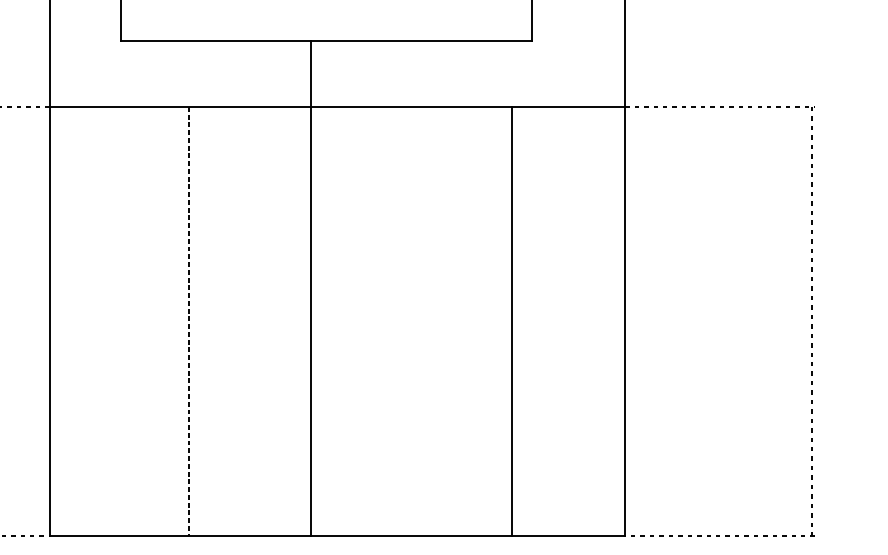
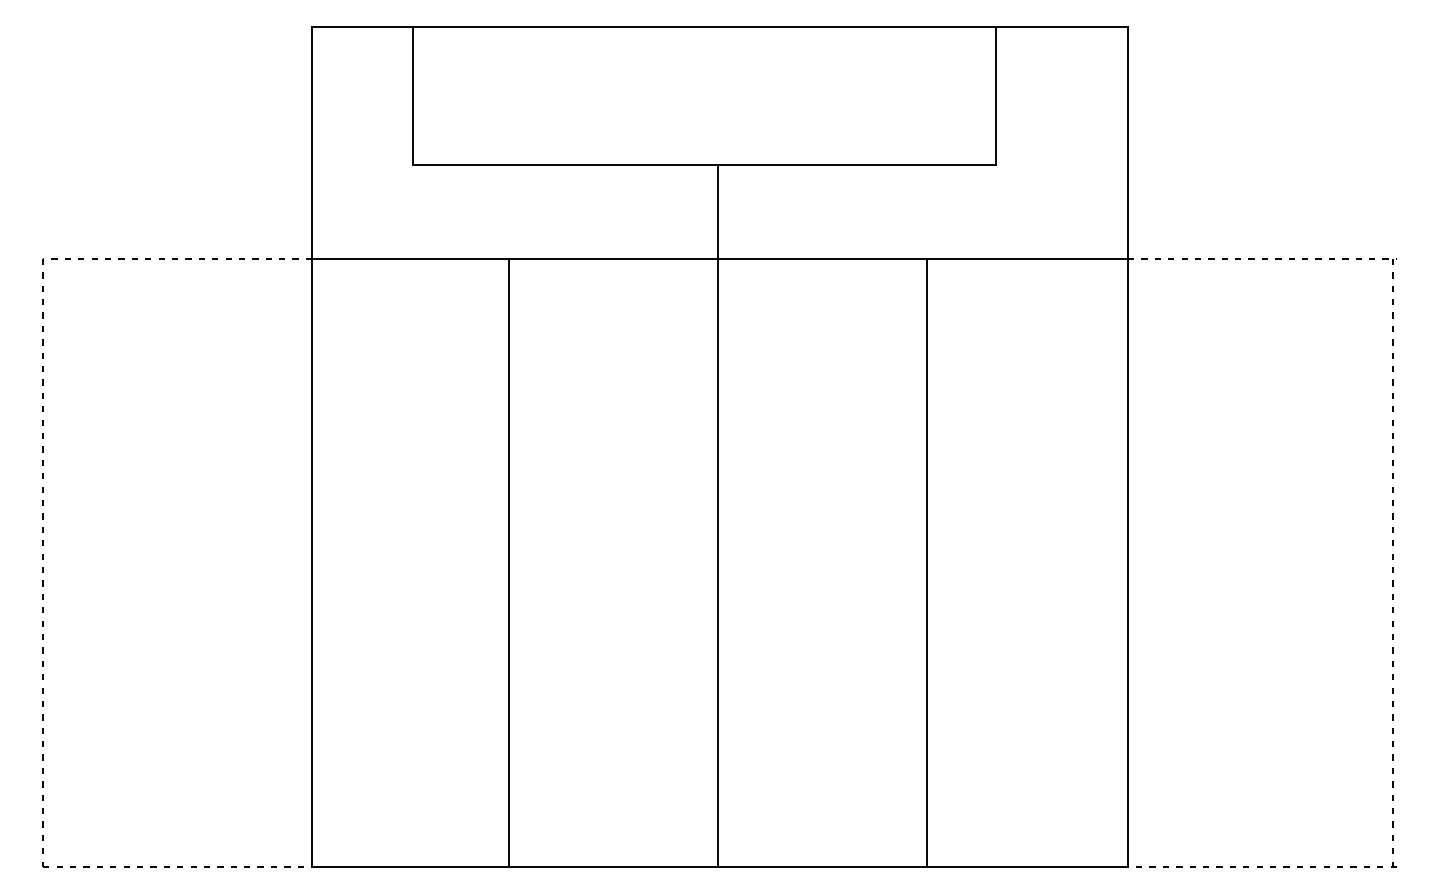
line: (311, 287) -> (718, 515), moved
line: (188, 321) -> (509, 563), dashed -> solid
line: (512, 321) -> (926, 562), moved

